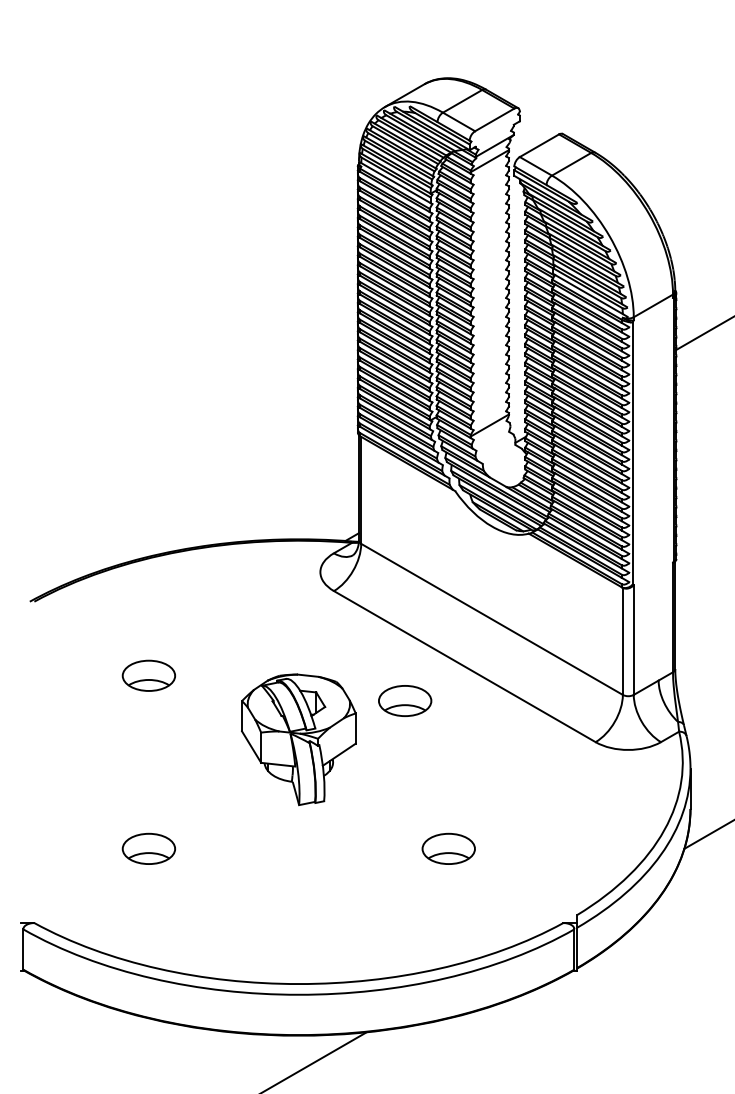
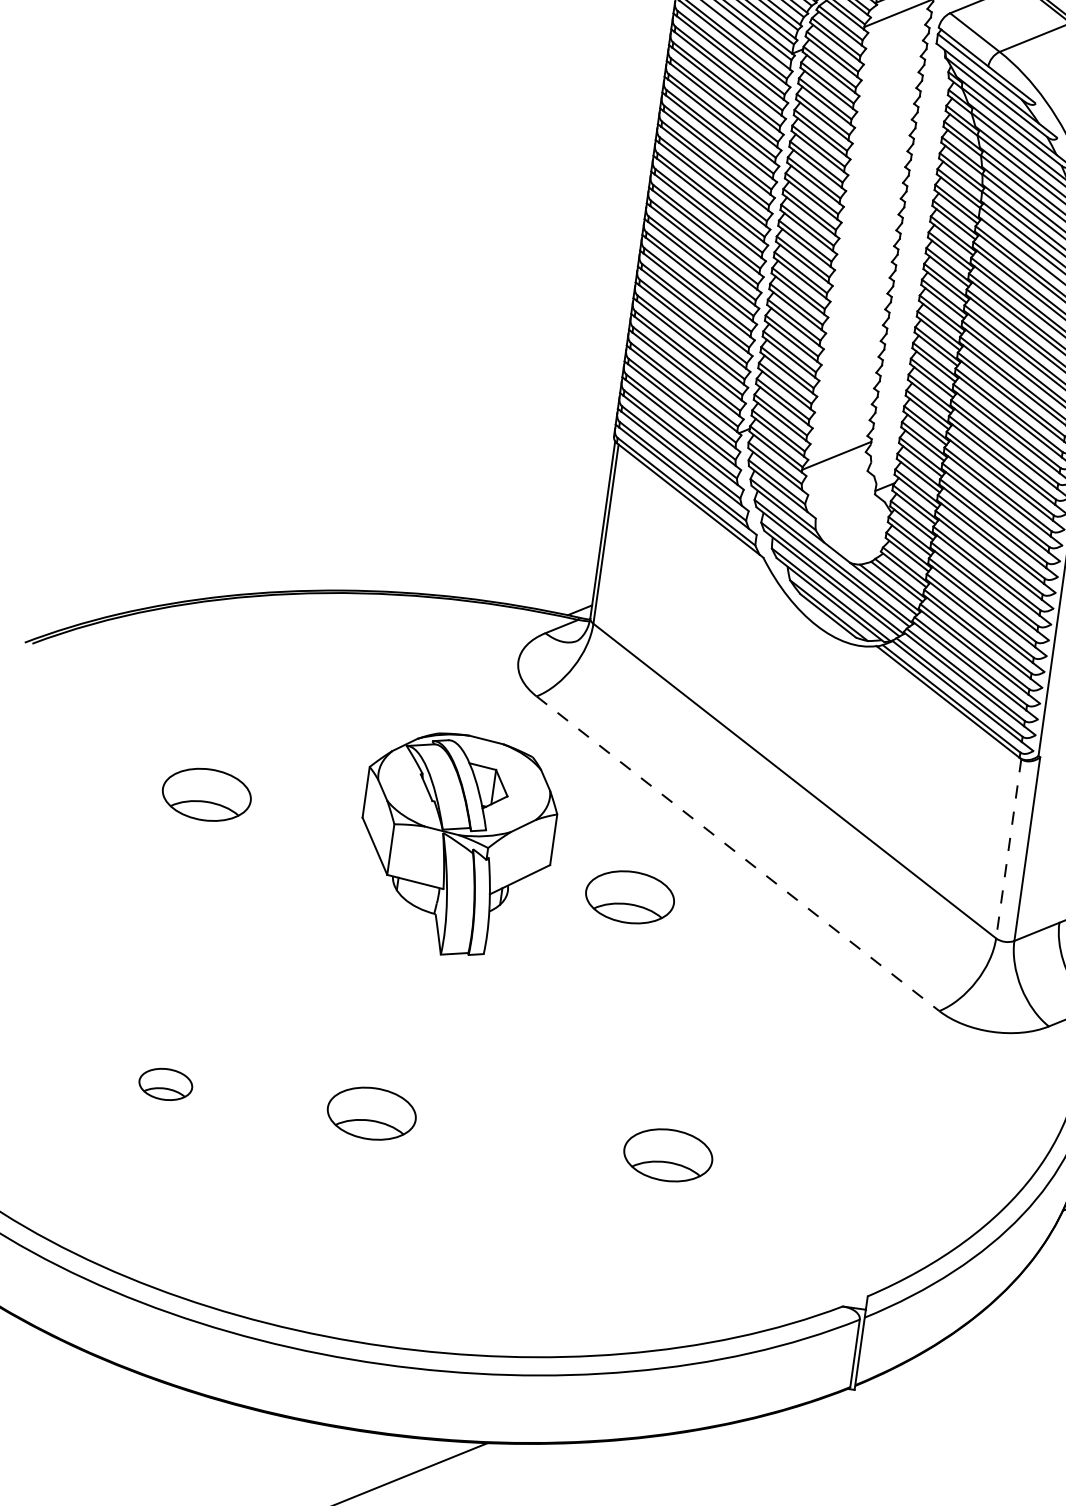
line: (622, 641) -> (1008, 848), solid -> dashed
line: (465, 666) -> (739, 853), solid -> dashed
part: (298, 739) -> (455, 844), moved
part: (148, 848) -> (165, 1083), size x0.6
part: (271, 848) -> (371, 1112), added

